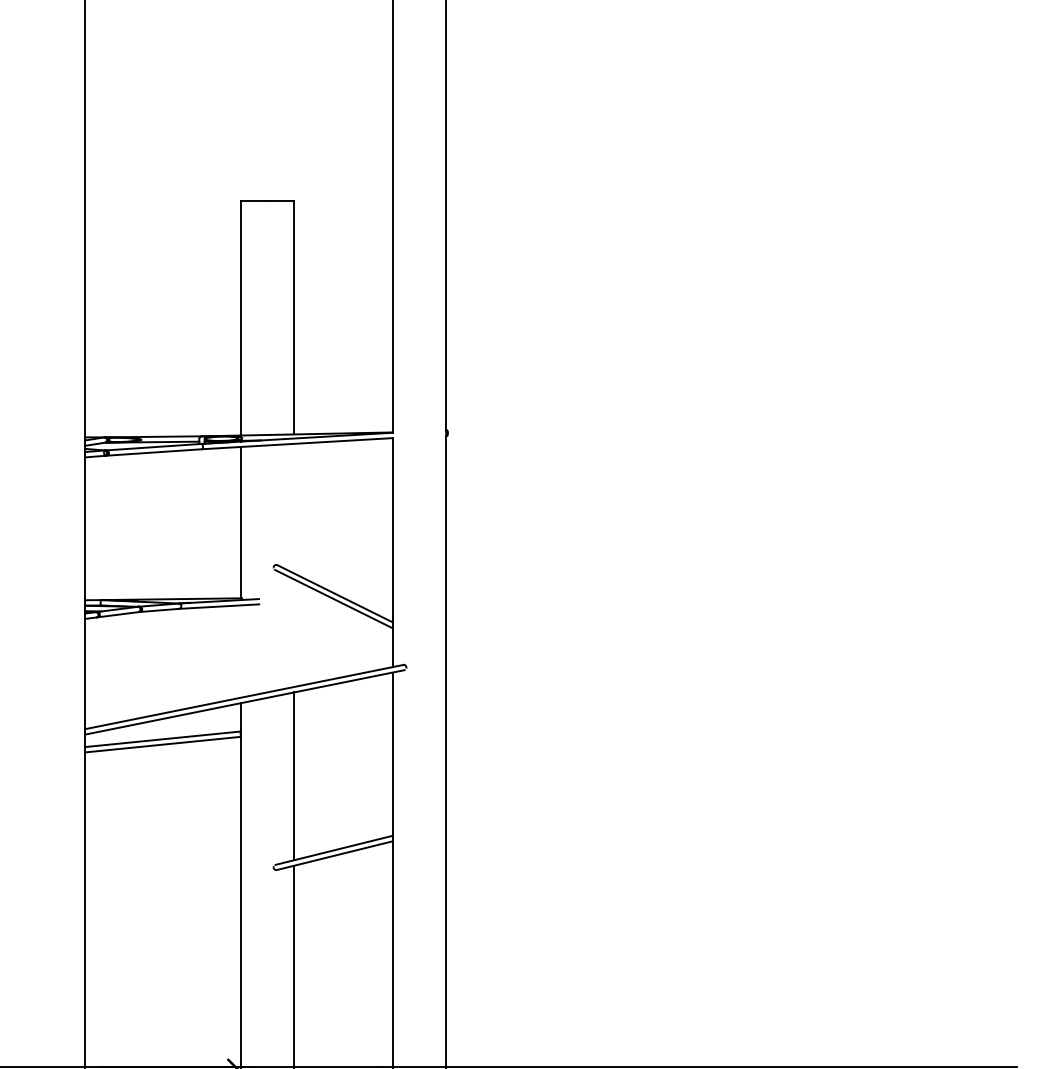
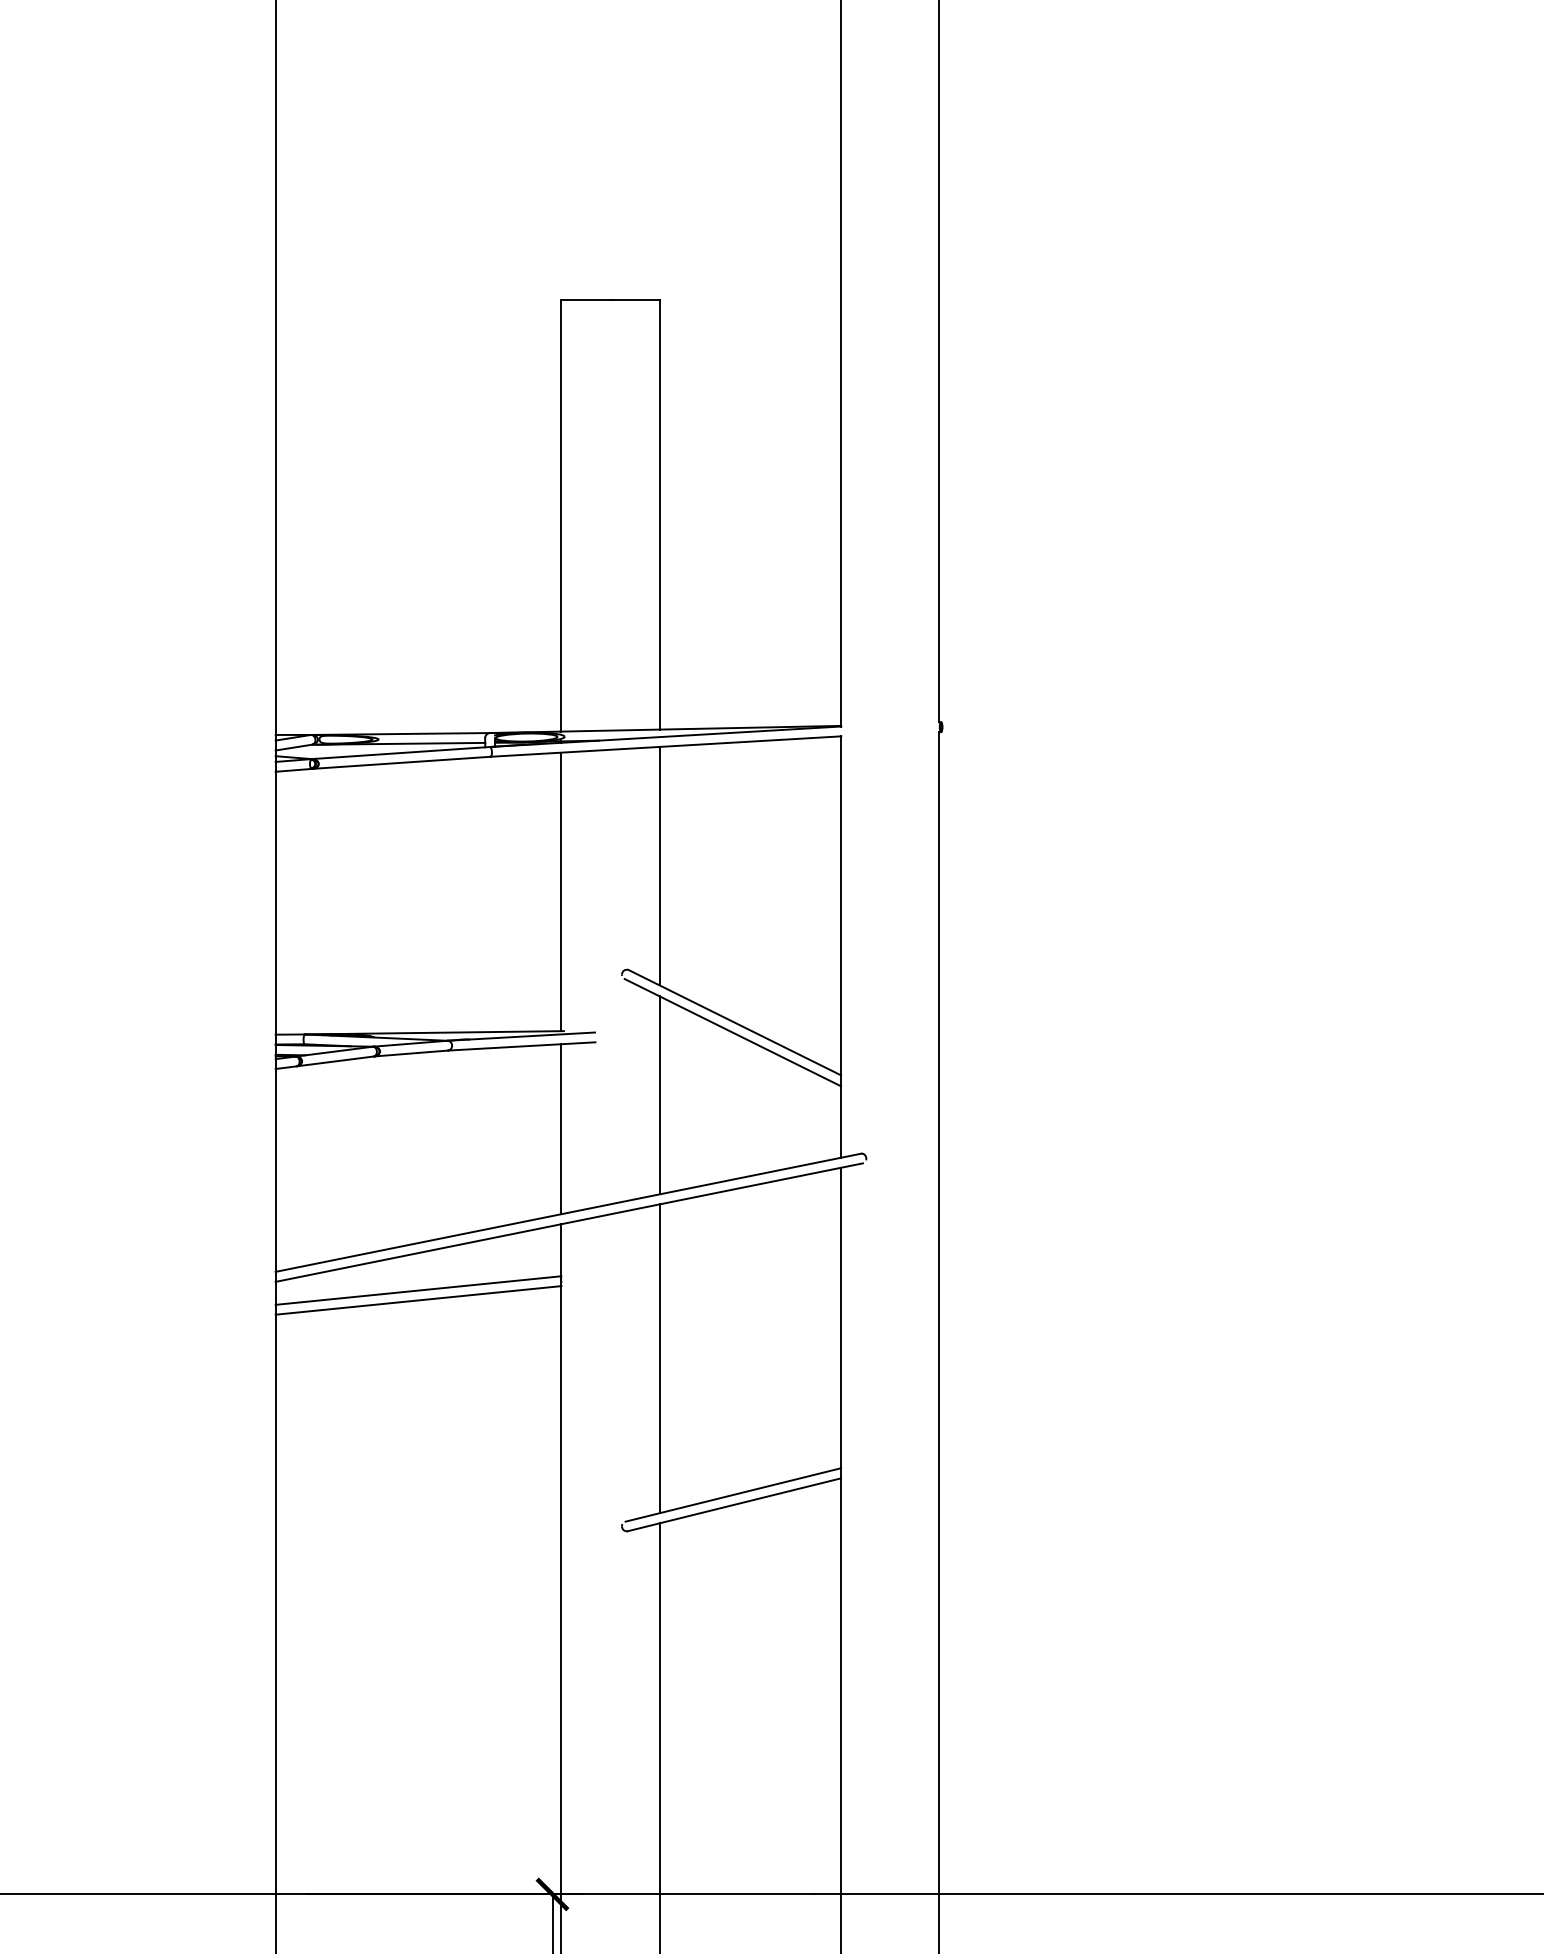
line: (294, 508) -> (660, 865), added
line: (294, 633) -> (660, 1095), added
line: (240, 651) -> (560, 1129), added

